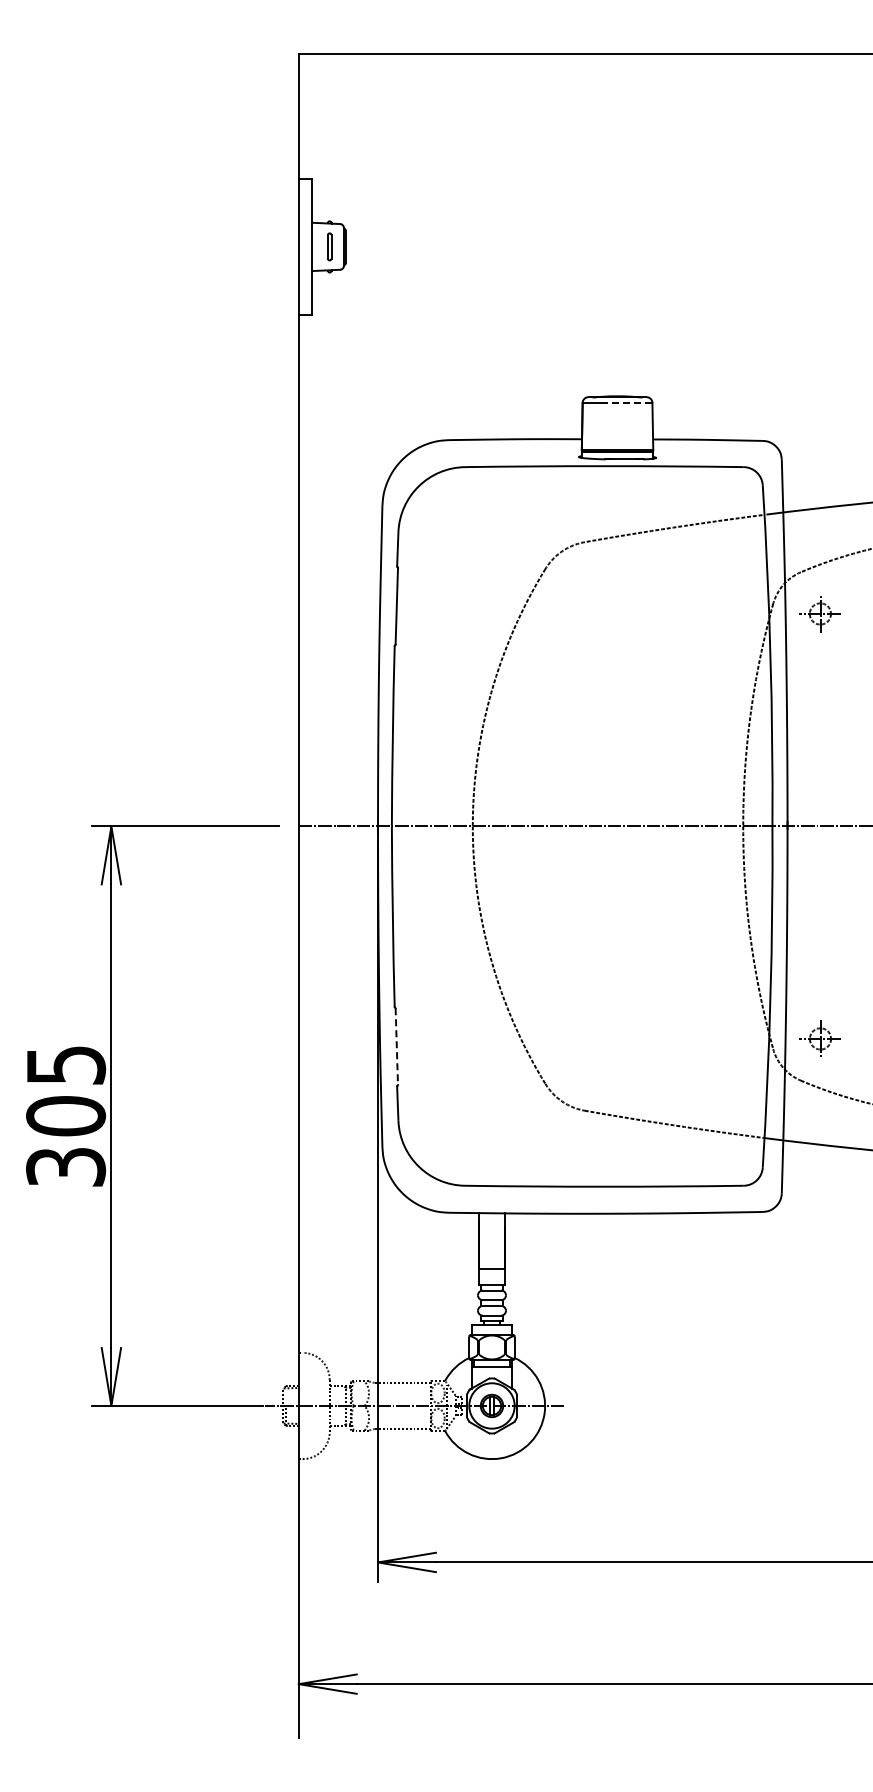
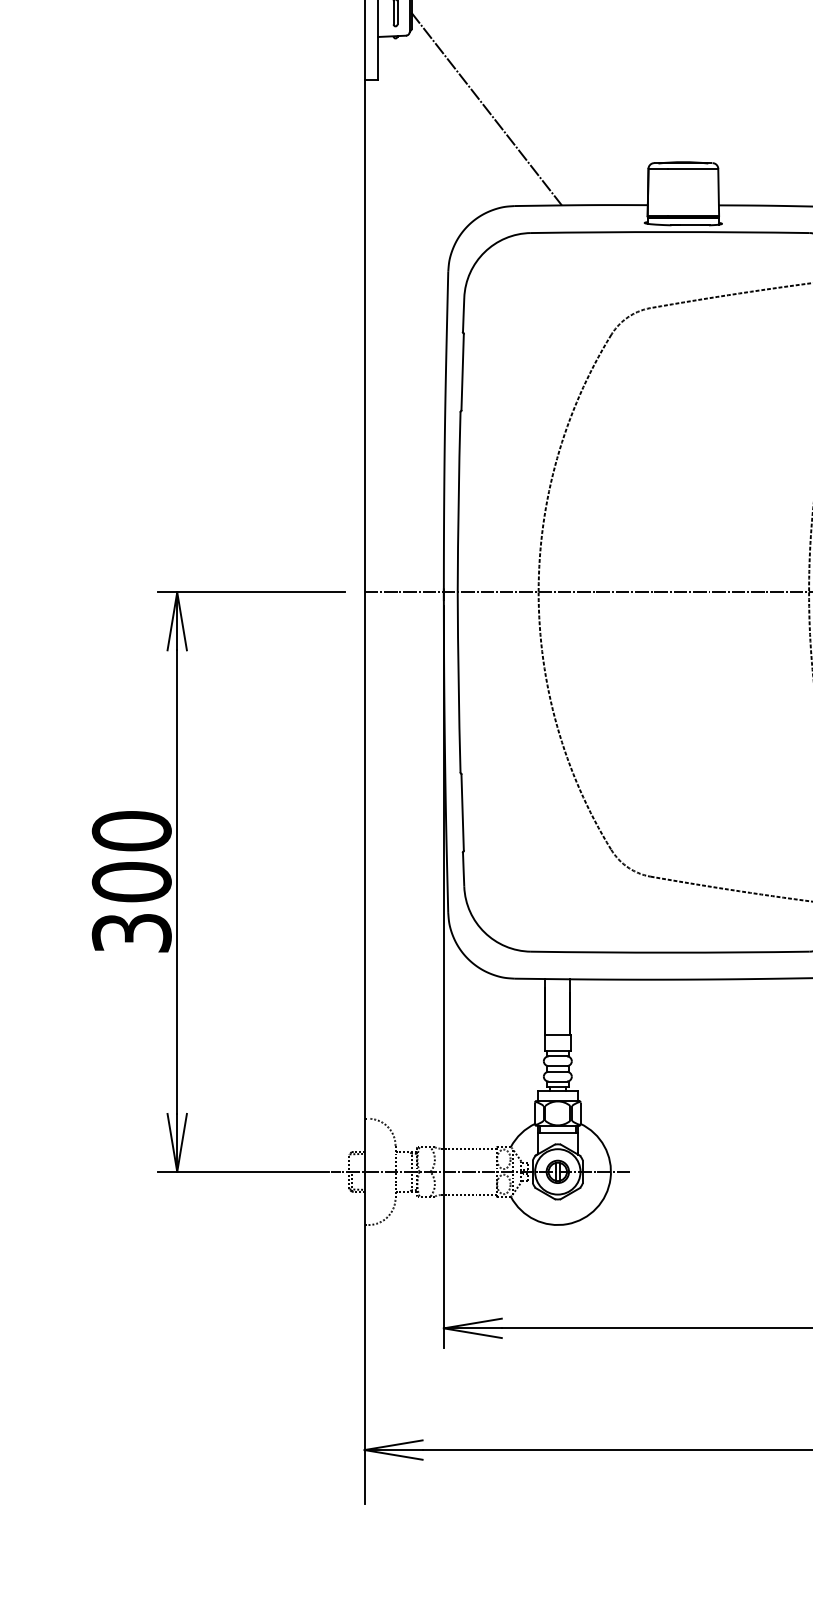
line: (420, 342) -> (486, 108), added
line: (626, 402) -> (692, 168), dashed -> solid
line: (396, 1047) -> (462, 813), dashed -> solid
text: (66, 1065) -> (132, 831), 305 -> 300

